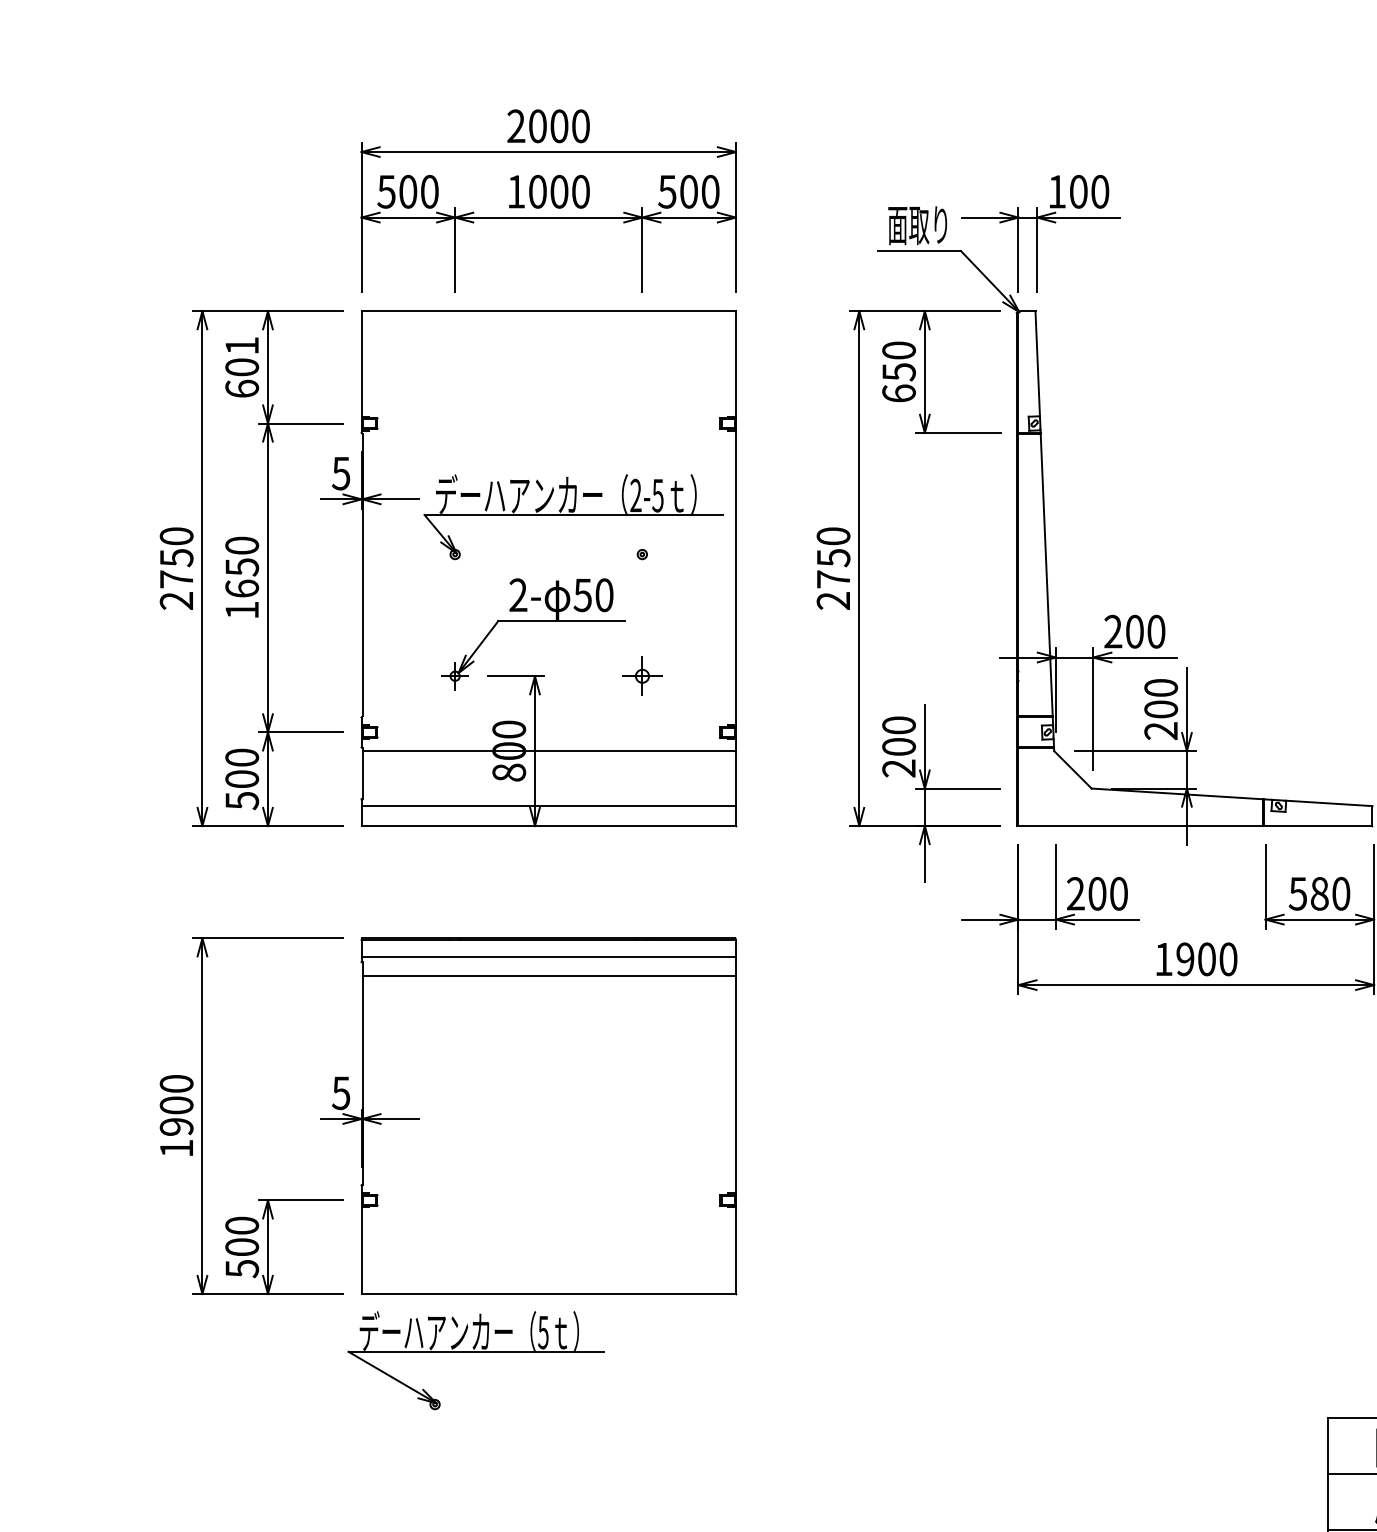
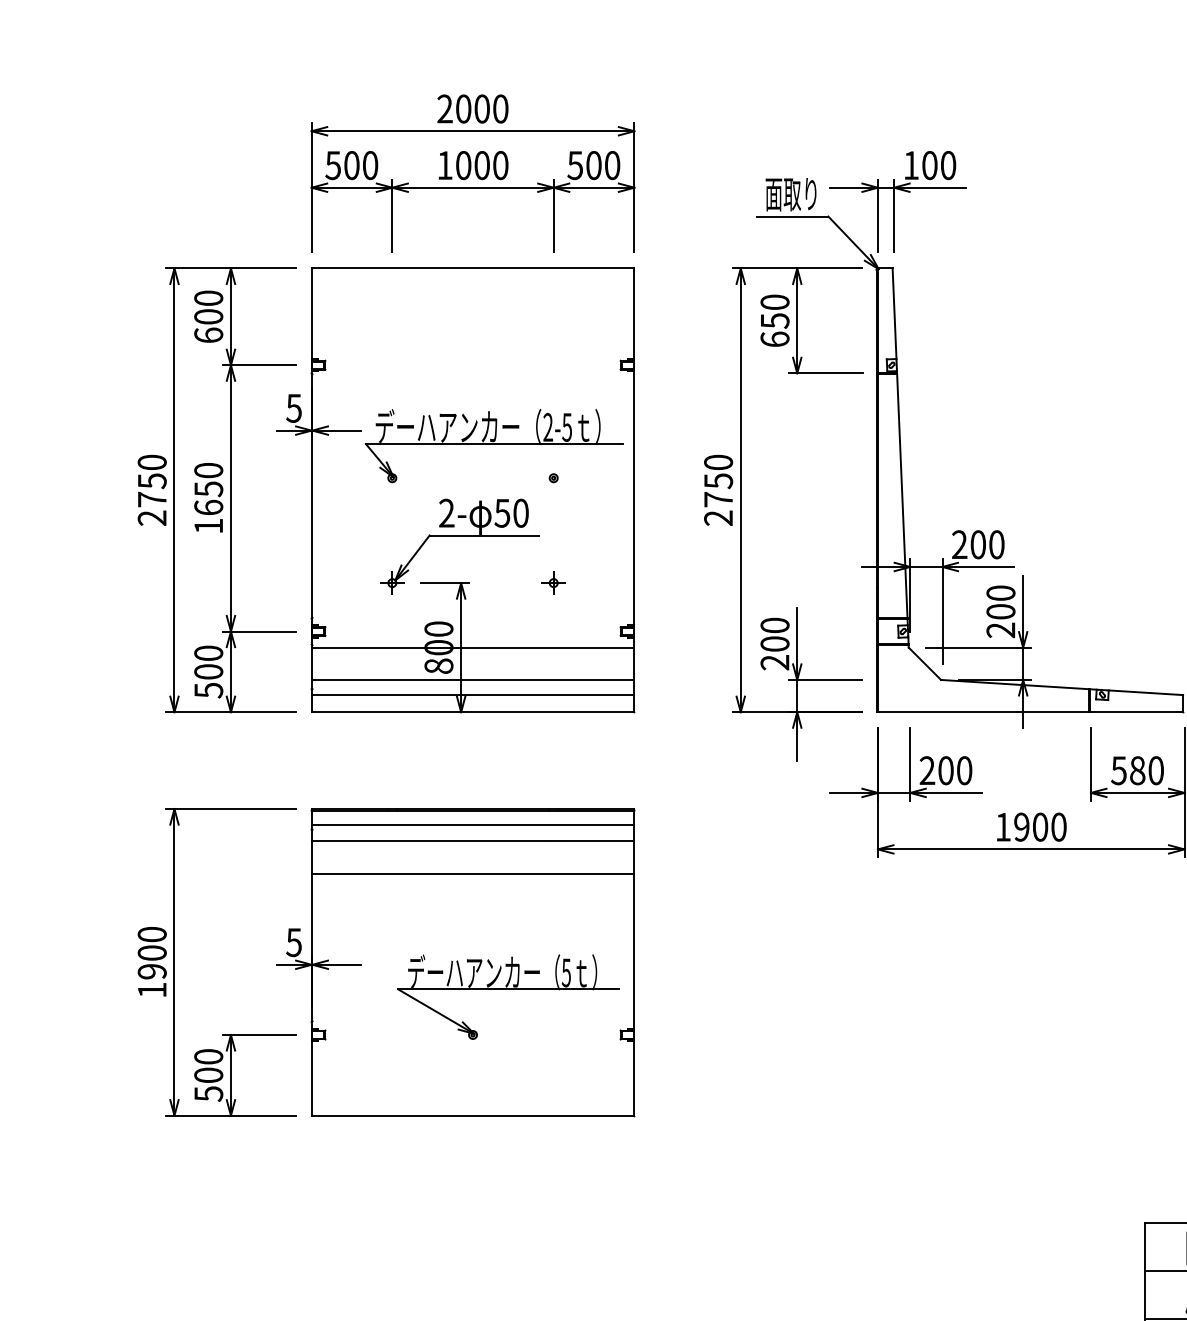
text: (241, 344) -> (208, 297), 601 -> 600
part: (642, 675) -> (553, 582), size x0.71
line: (549, 788) -> (473, 679), added
line: (549, 1013) -> (473, 873), added
part: (476, 1351) -> (508, 989), moved

